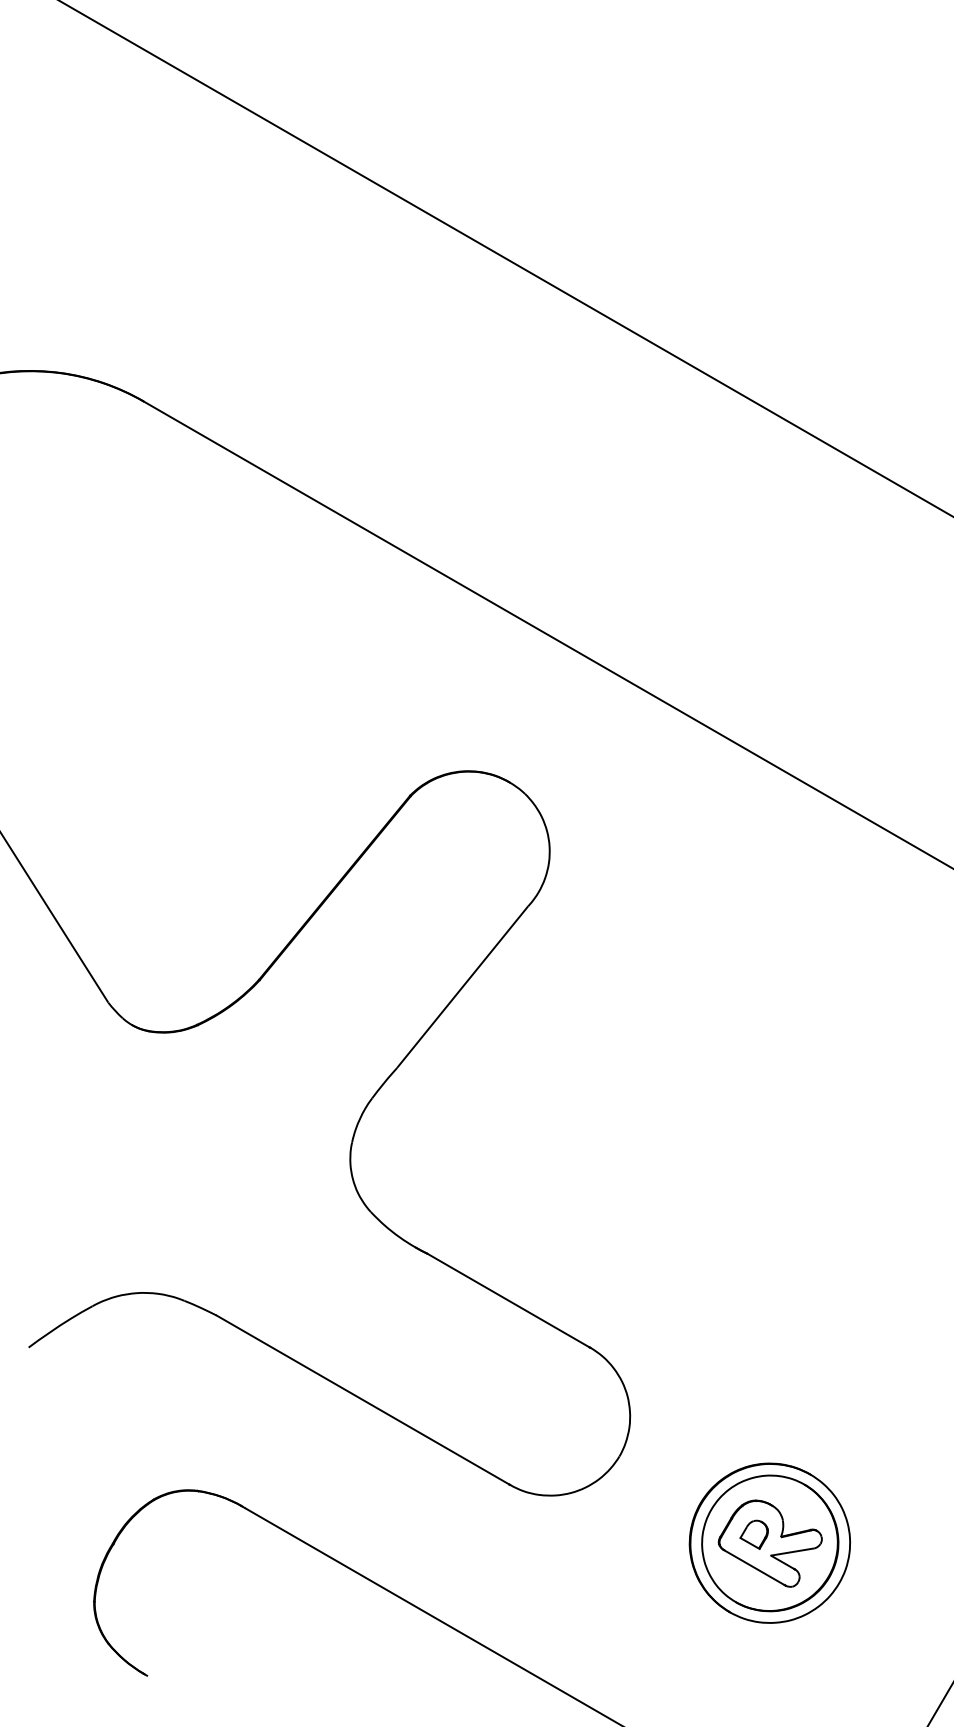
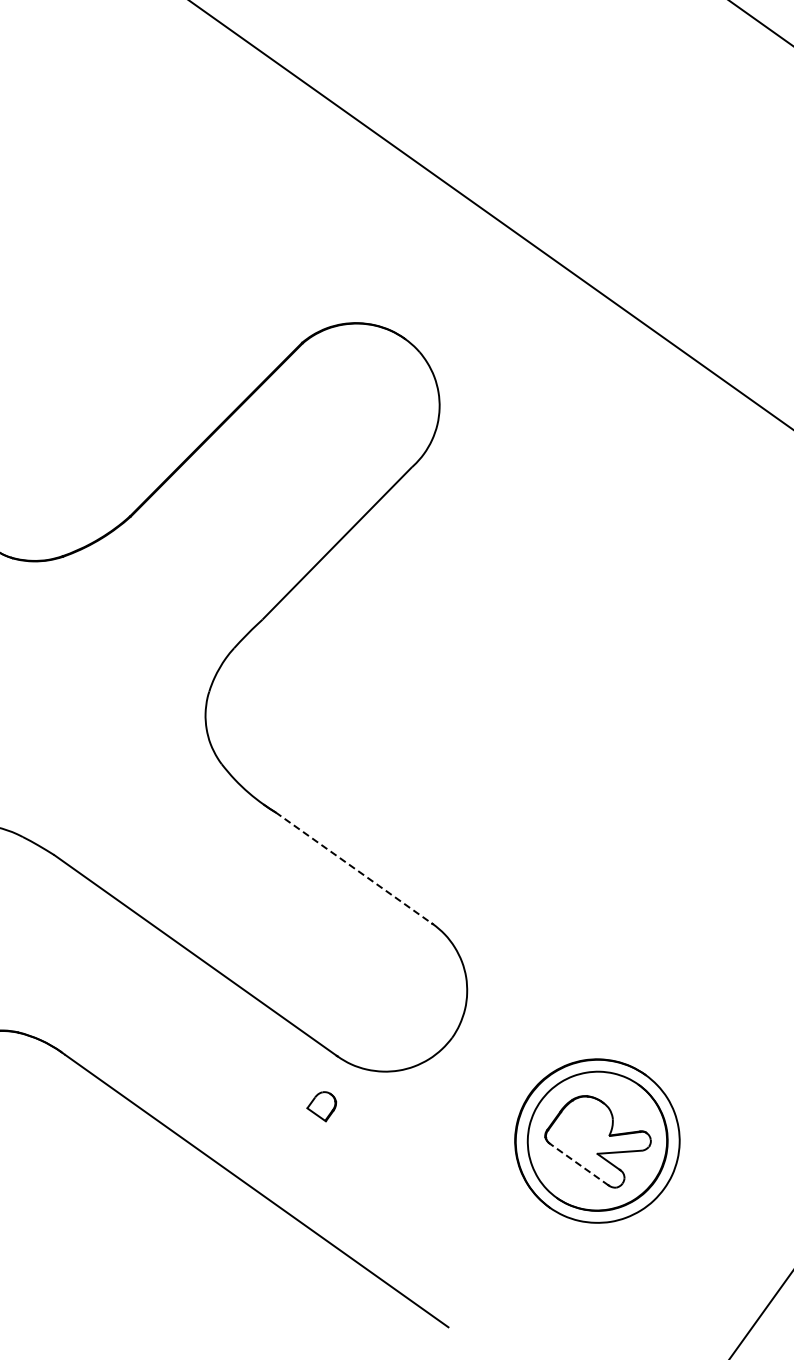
line: (508, 1300) -> (353, 867), solid -> dashed
part: (753, 1534) -> (321, 1105), moved
line: (754, 1567) -> (579, 1164), solid -> dashed

